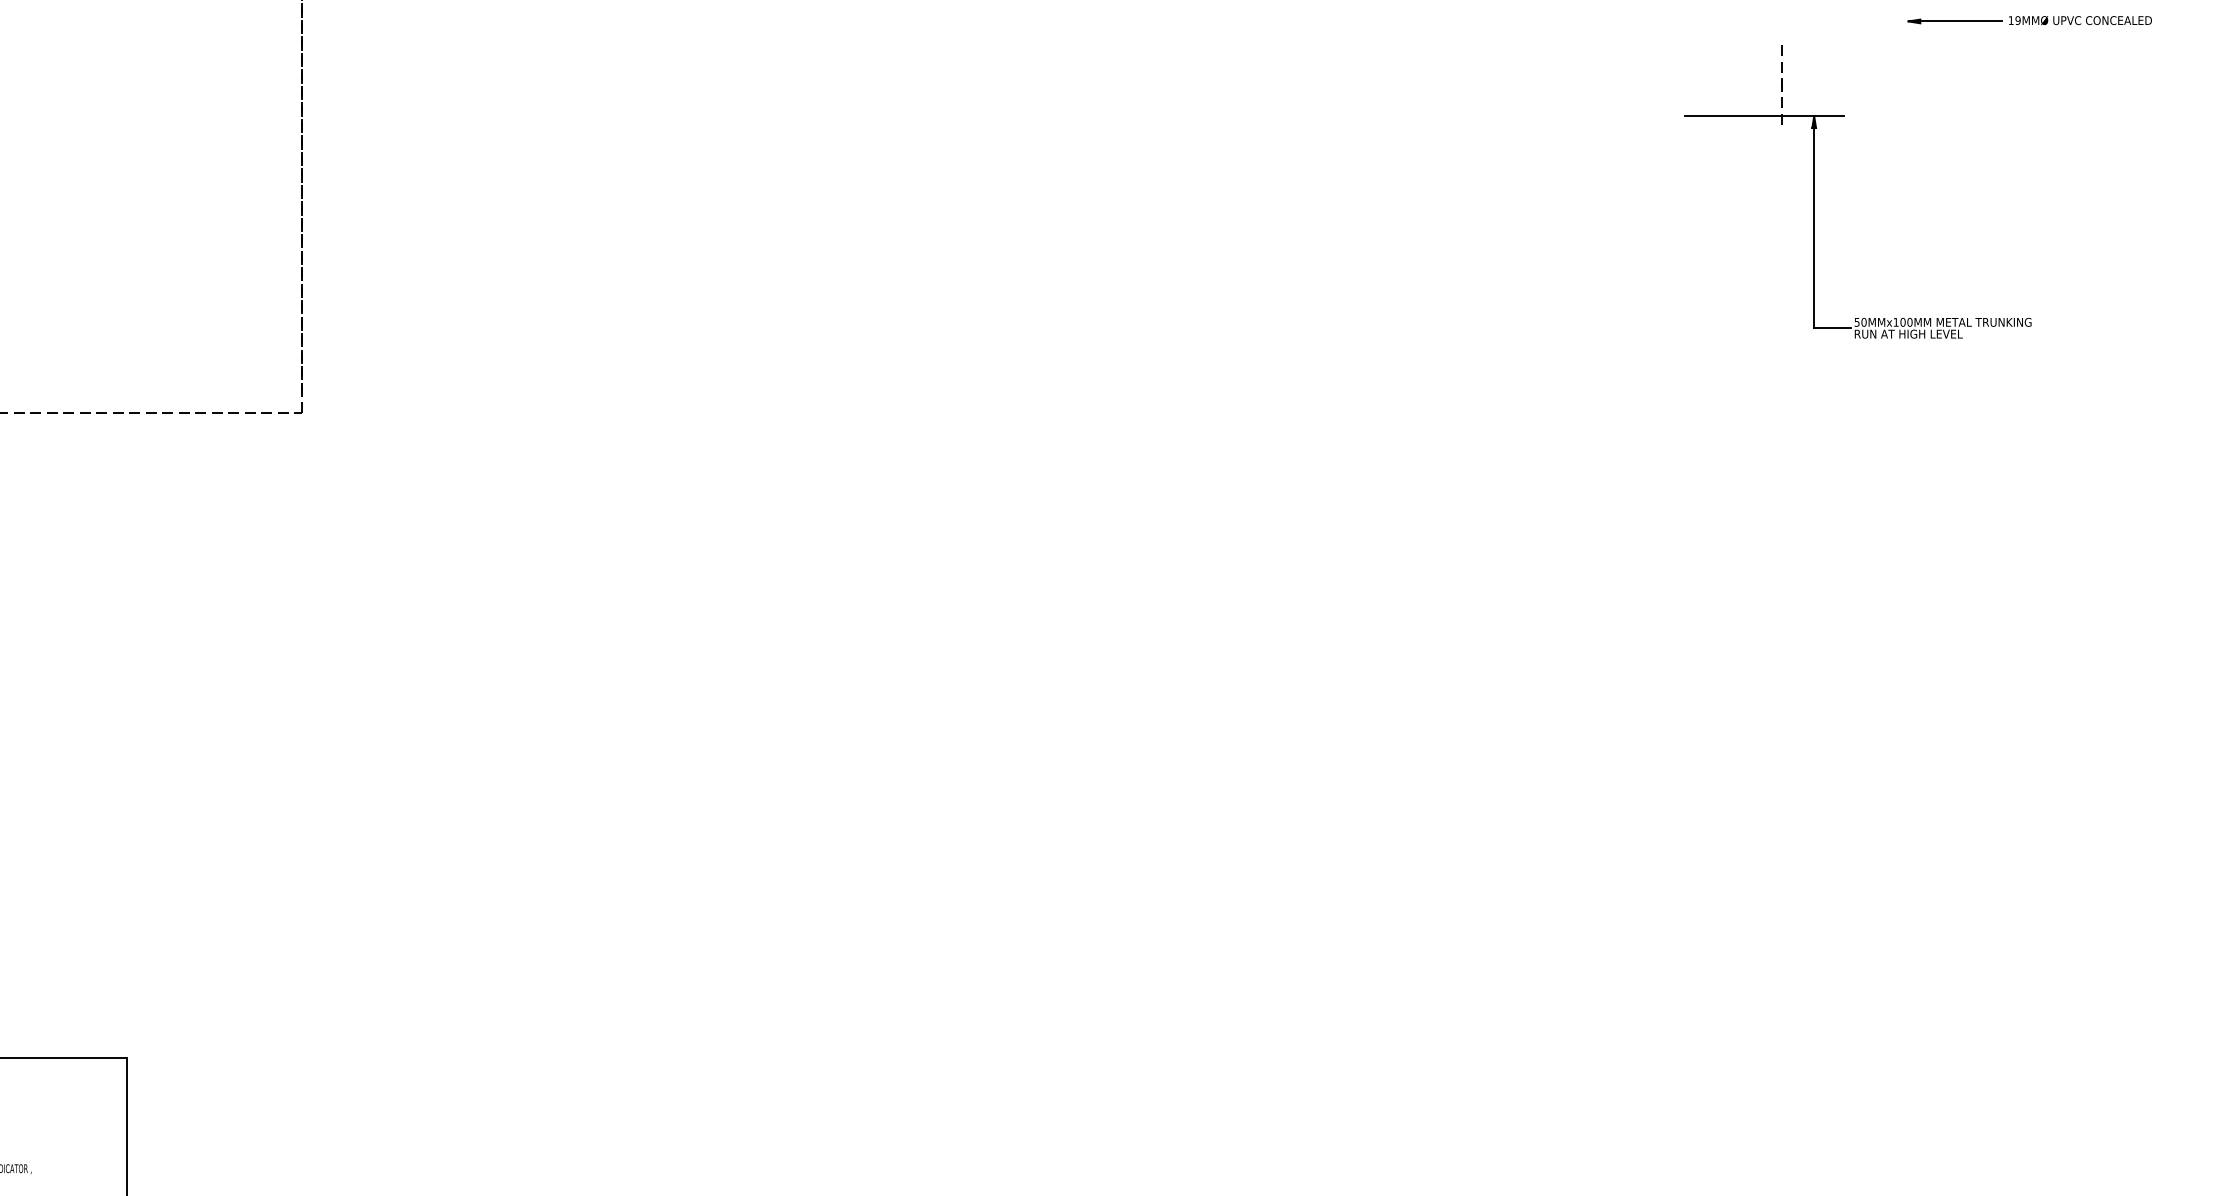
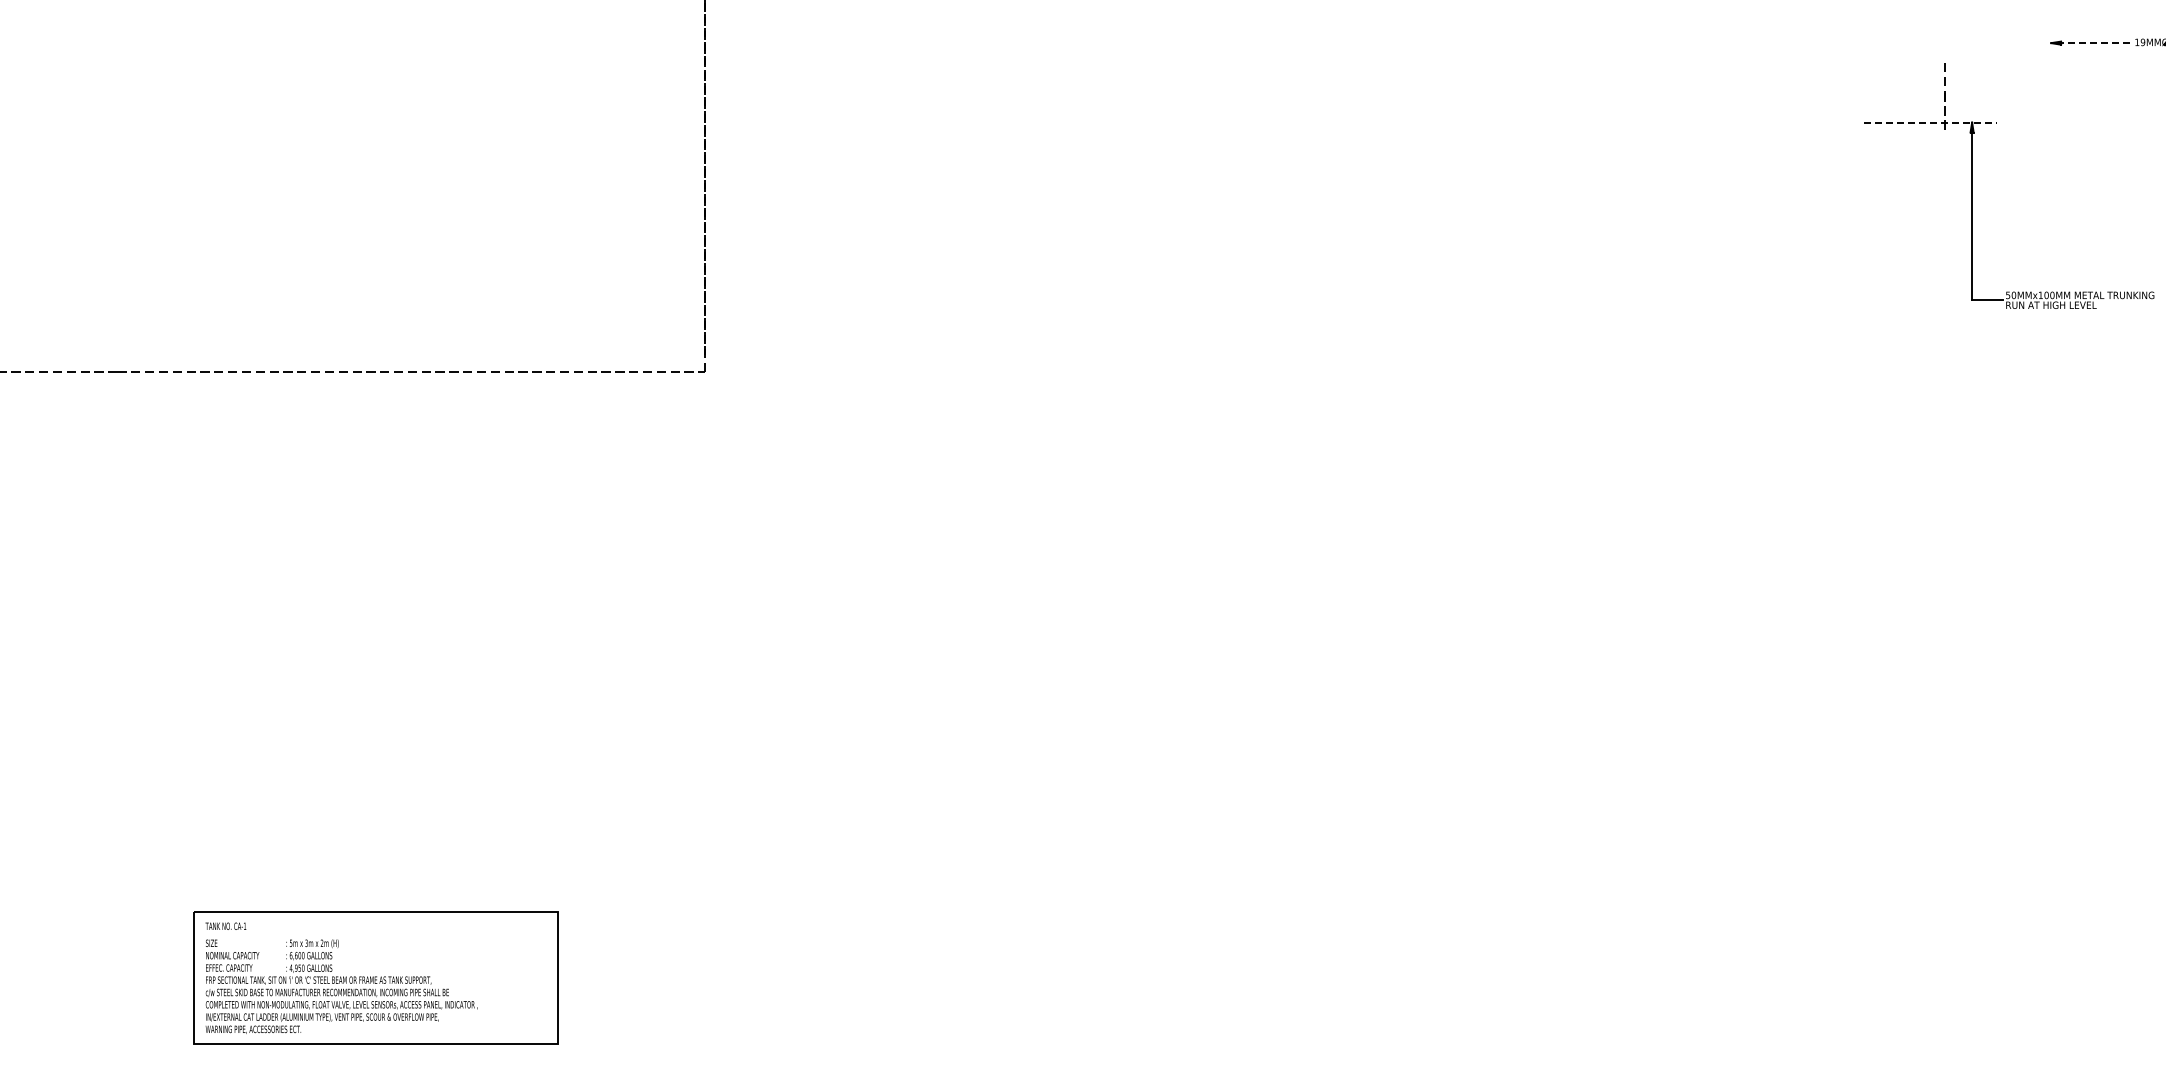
line: (1954, 21) -> (2089, 43), solid -> dashed
line: (1764, 116) -> (1930, 122), solid -> dashed

